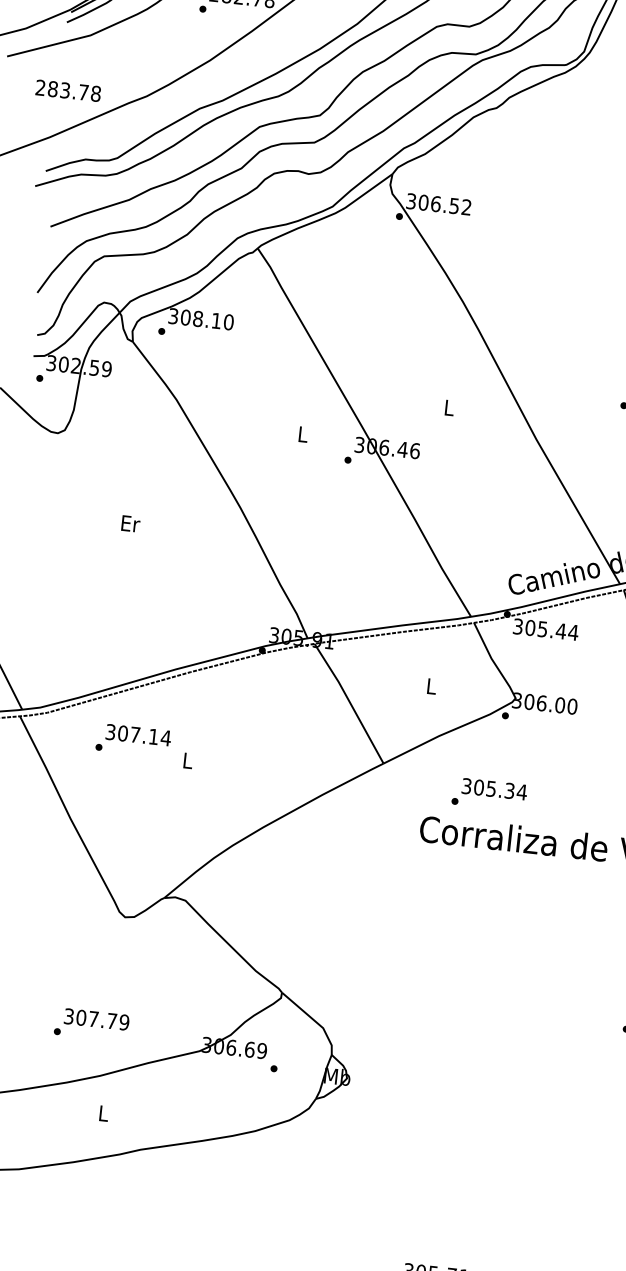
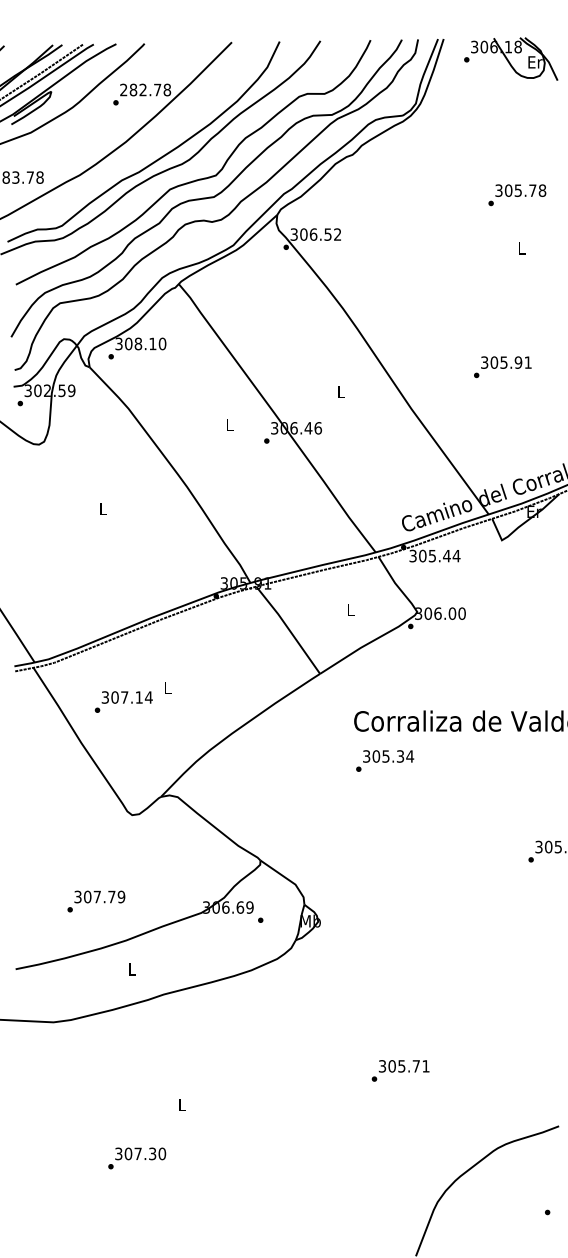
text: (130, 523) -> (103, 508), Er -> L
text: (133, 739) -> (123, 701), moved
text: (490, 793) -> (385, 760), moved
text: (91, 1024) -> (96, 901), moved

